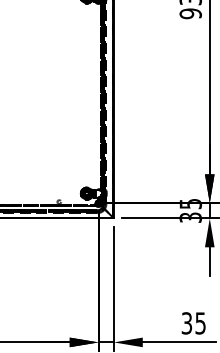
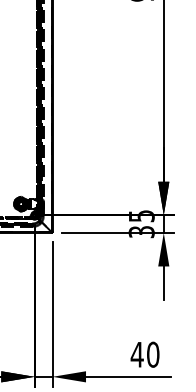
text: (193, 323) -> (144, 354), 35 -> 40

